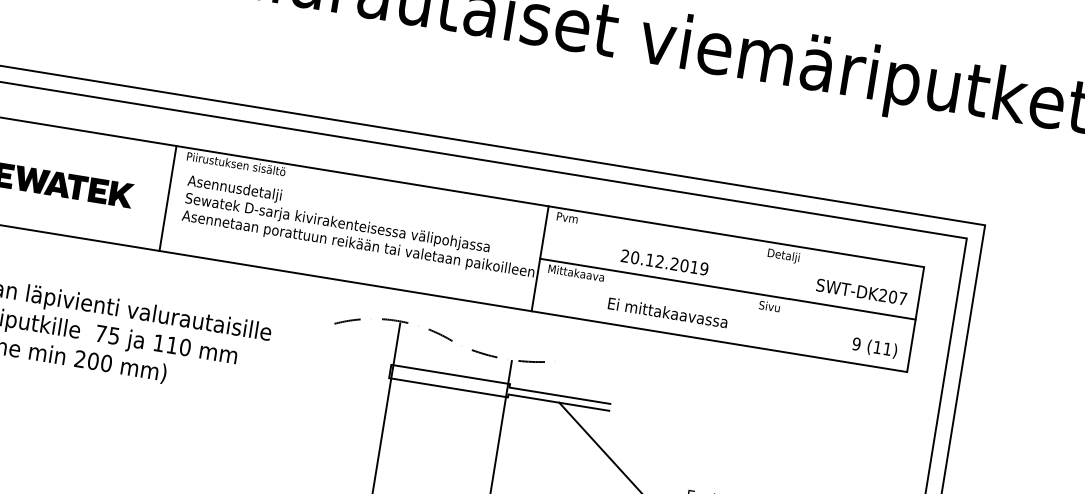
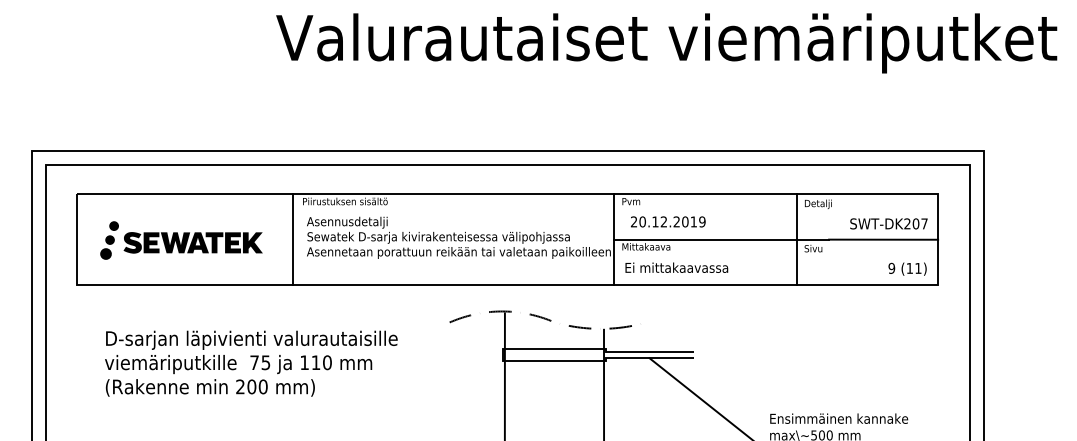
text: (665, 262) -> (668, 221), moved
line: (752, 292) -> (797, 239), added
text: (667, 312) -> (676, 267), moved

